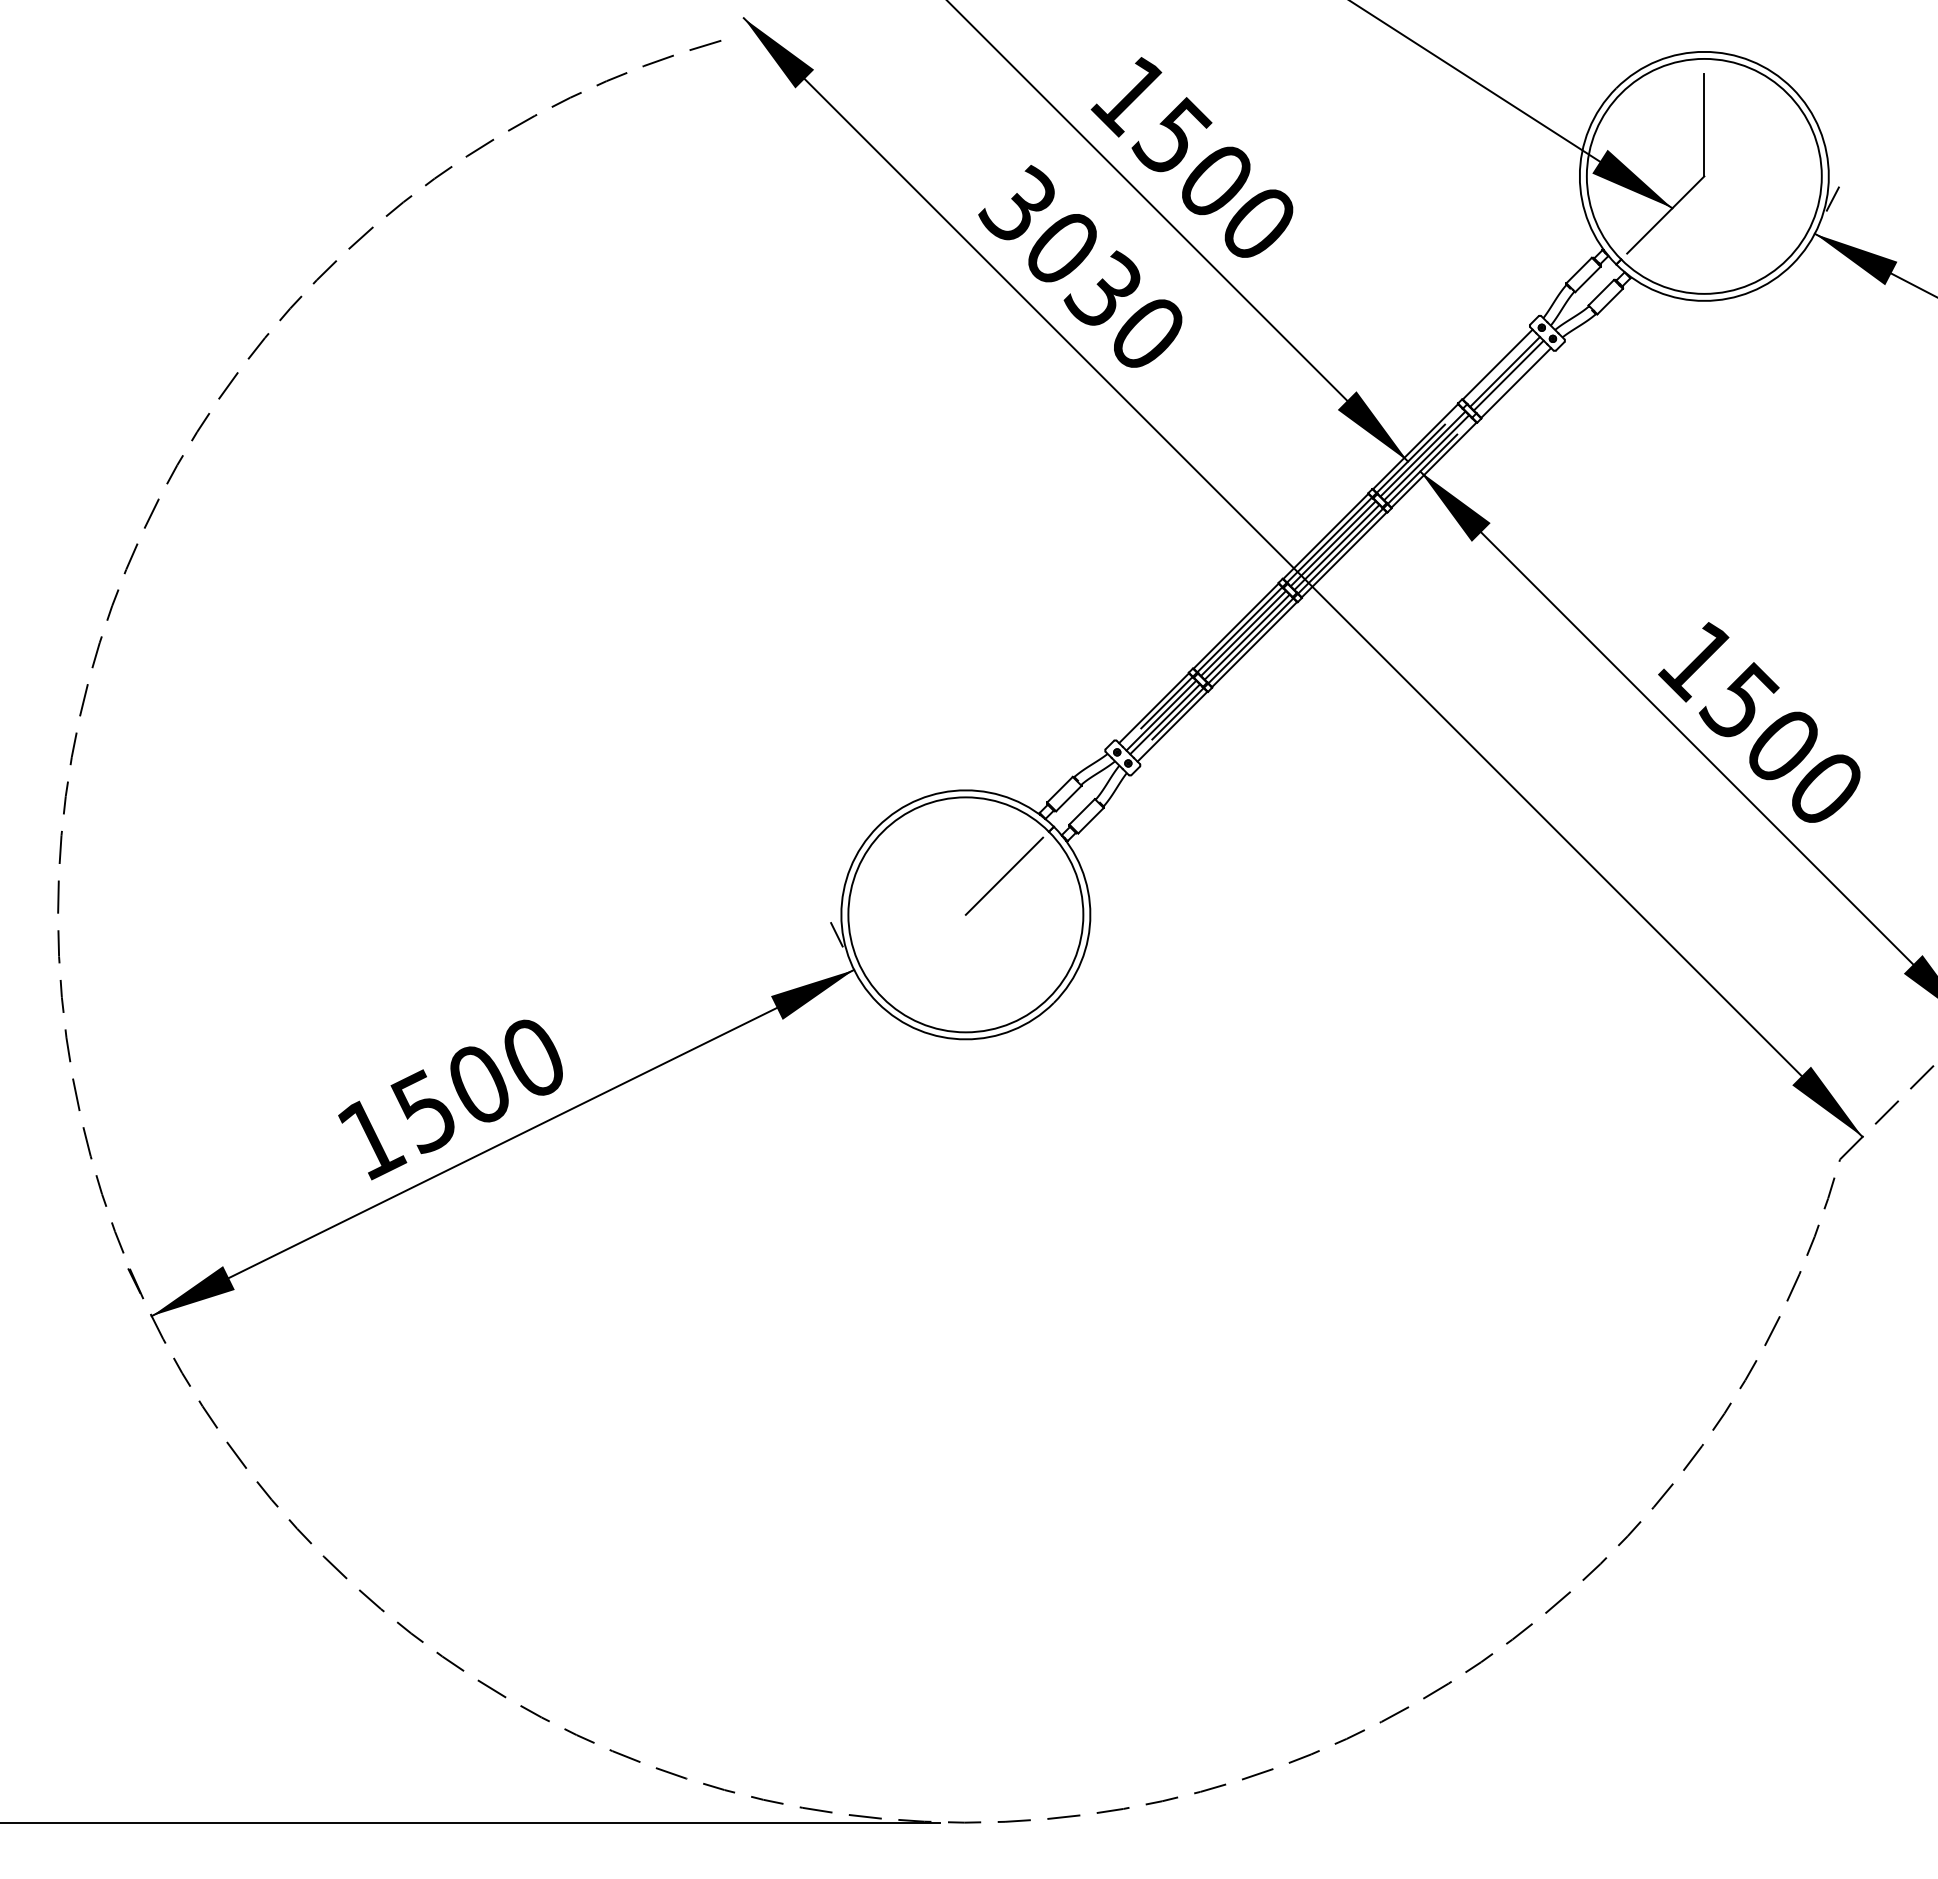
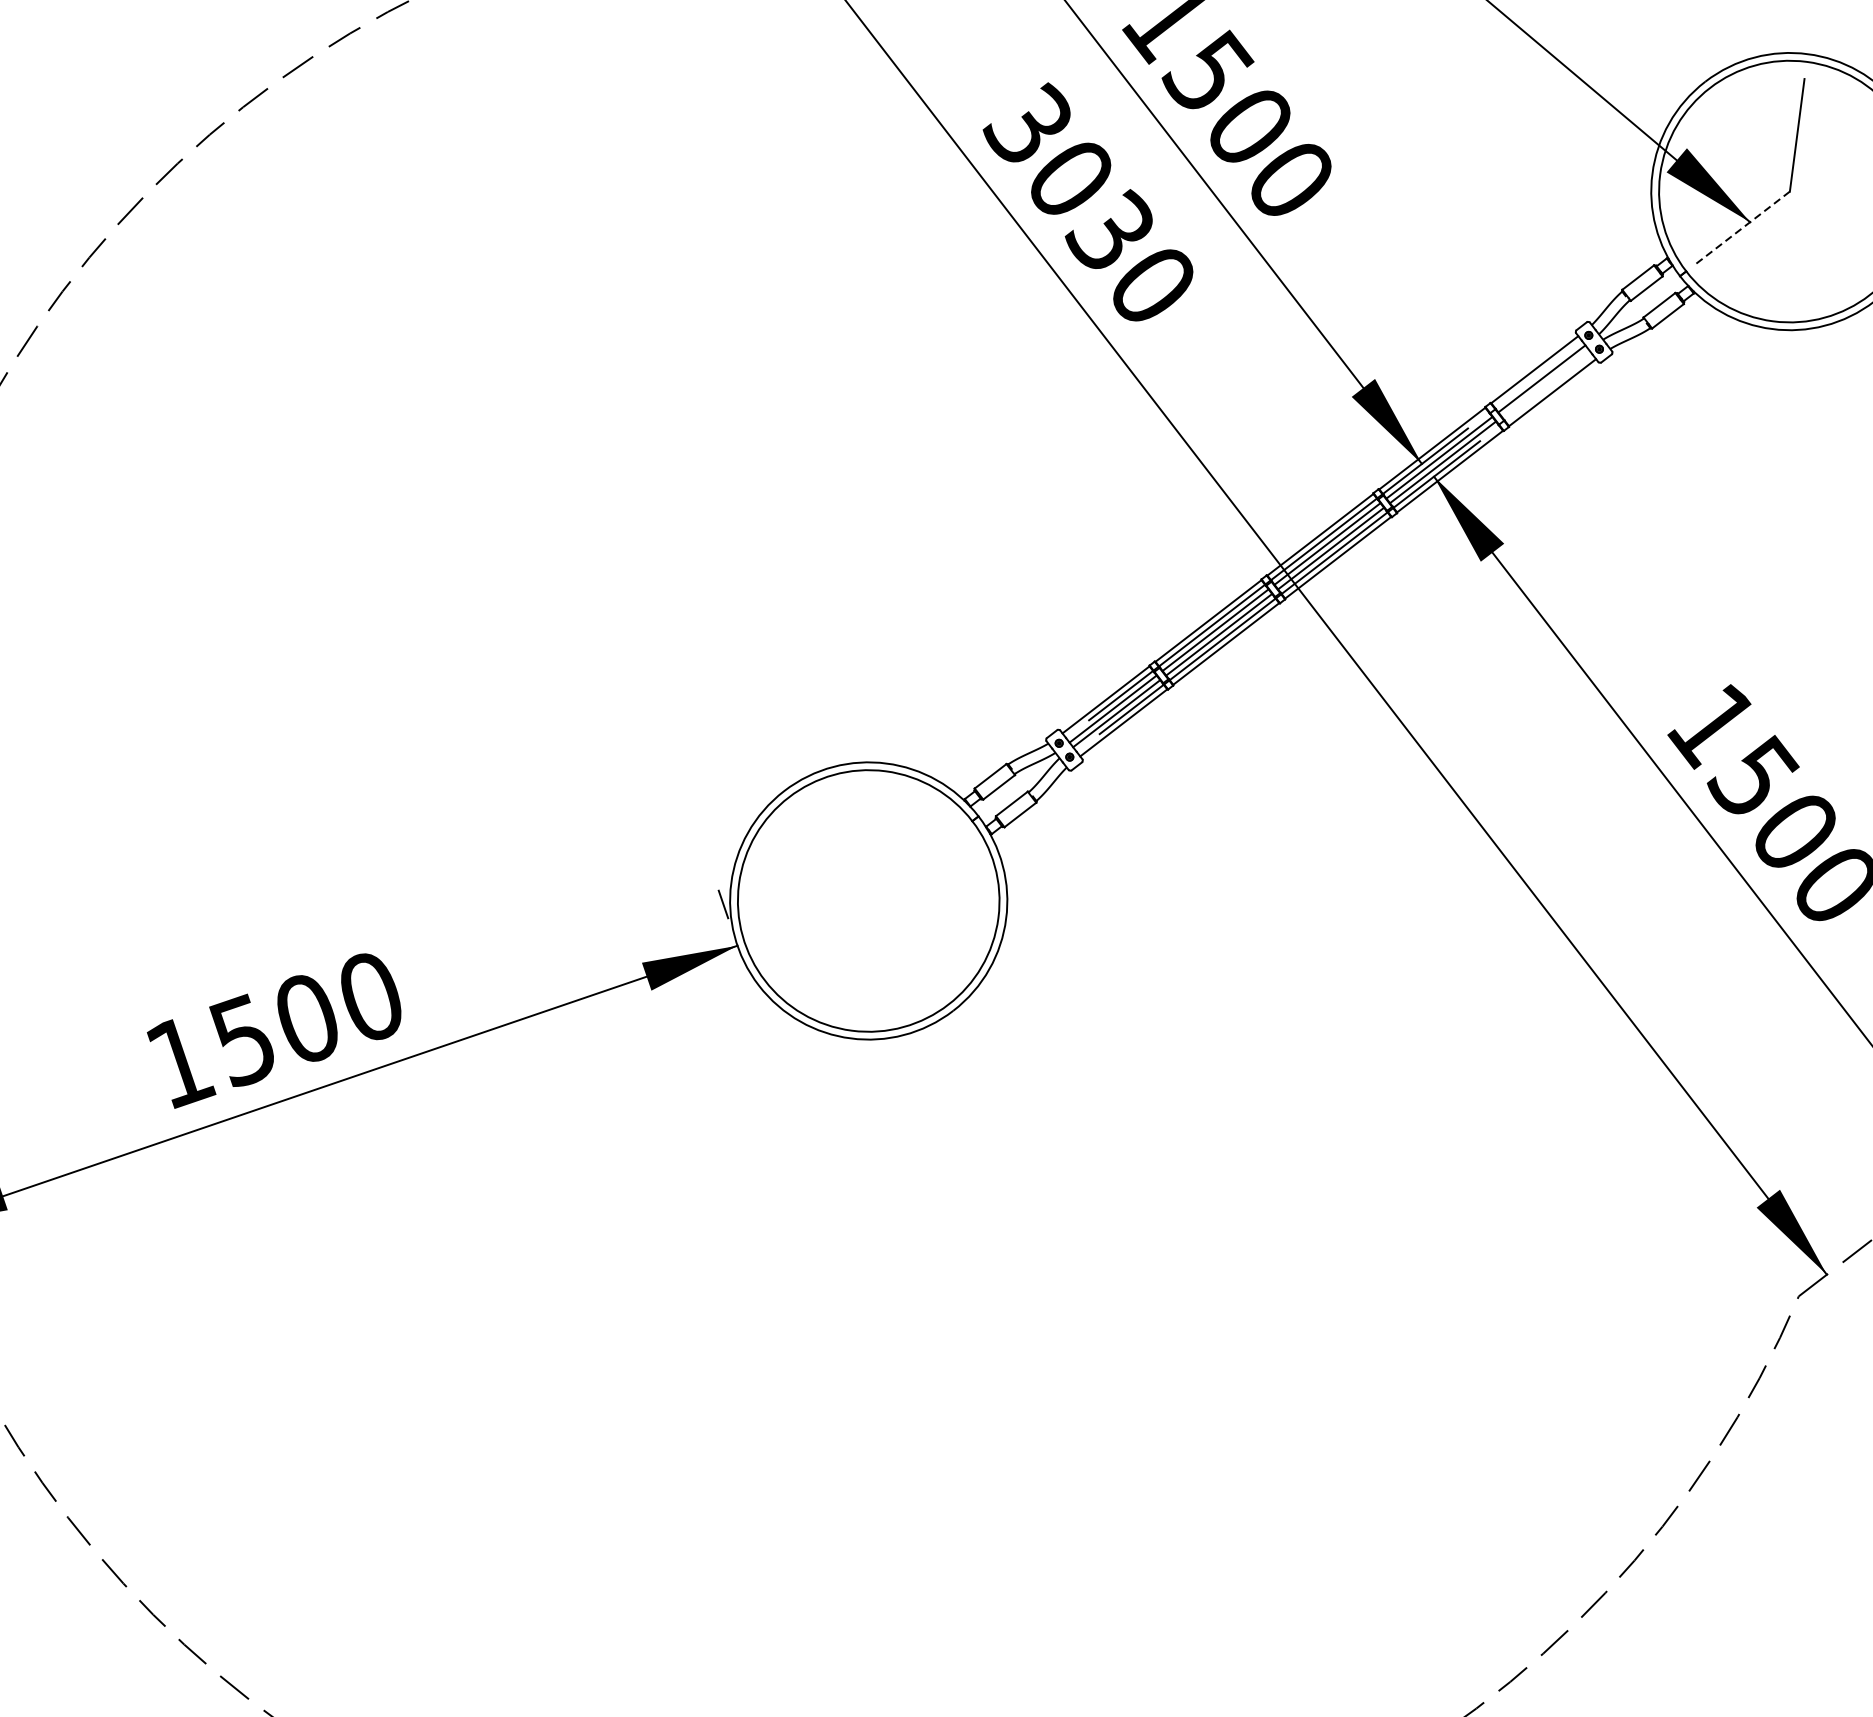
line: (1665, 215) -> (1741, 229), solid -> dashed
line: (1508, 375) -> (1545, 383), removed
line: (1004, 875) -> (917, 863), removed

